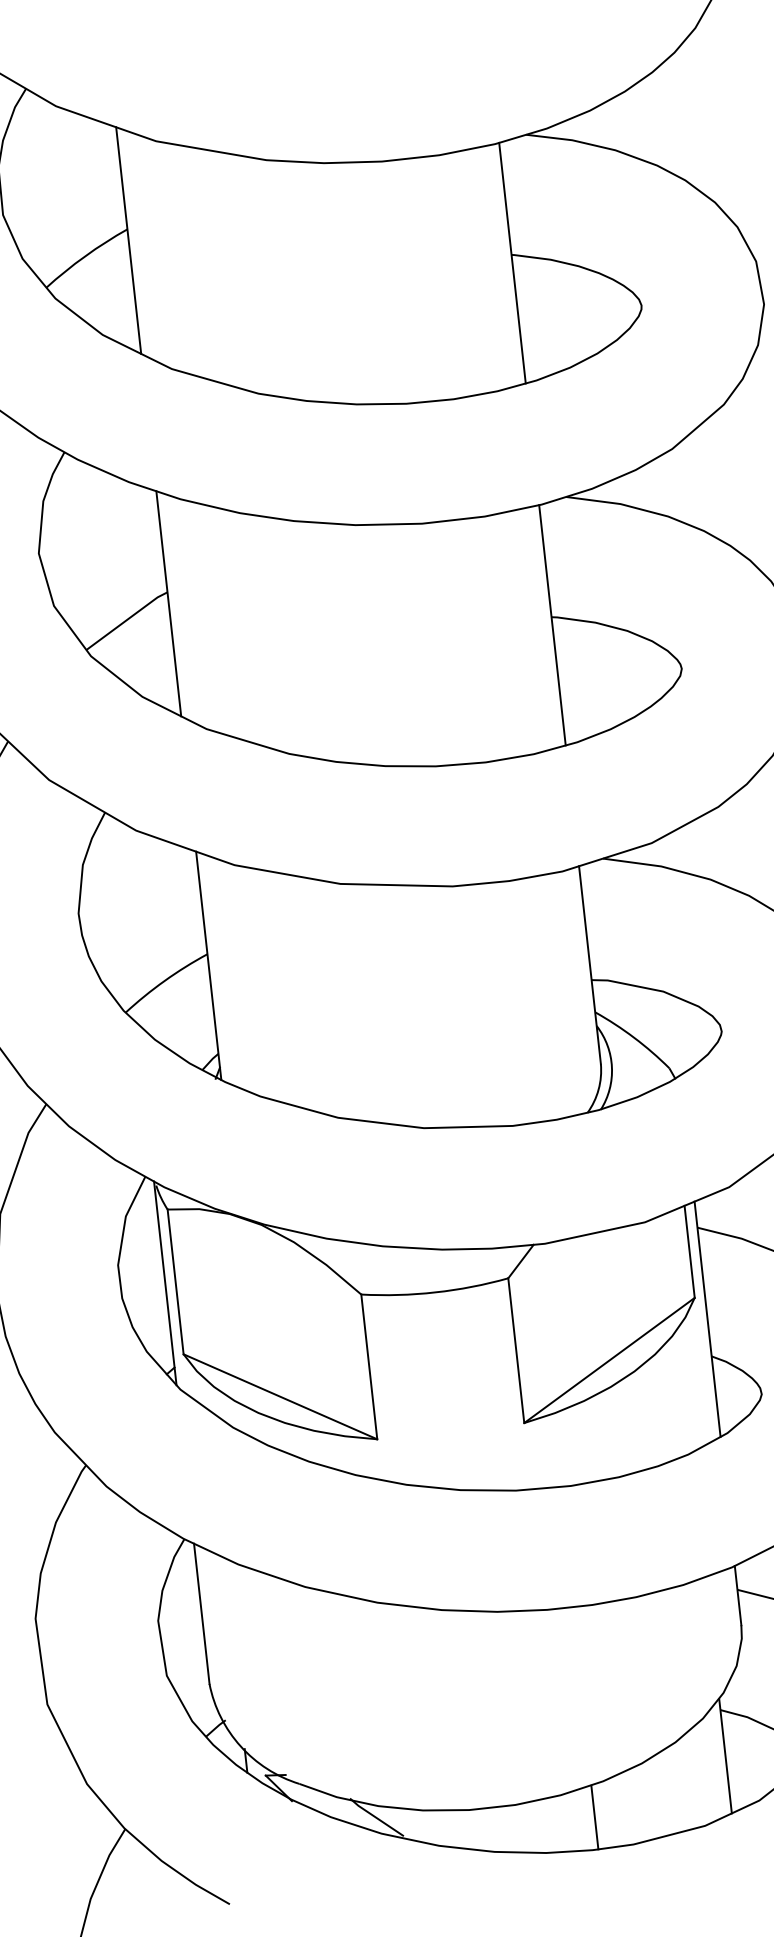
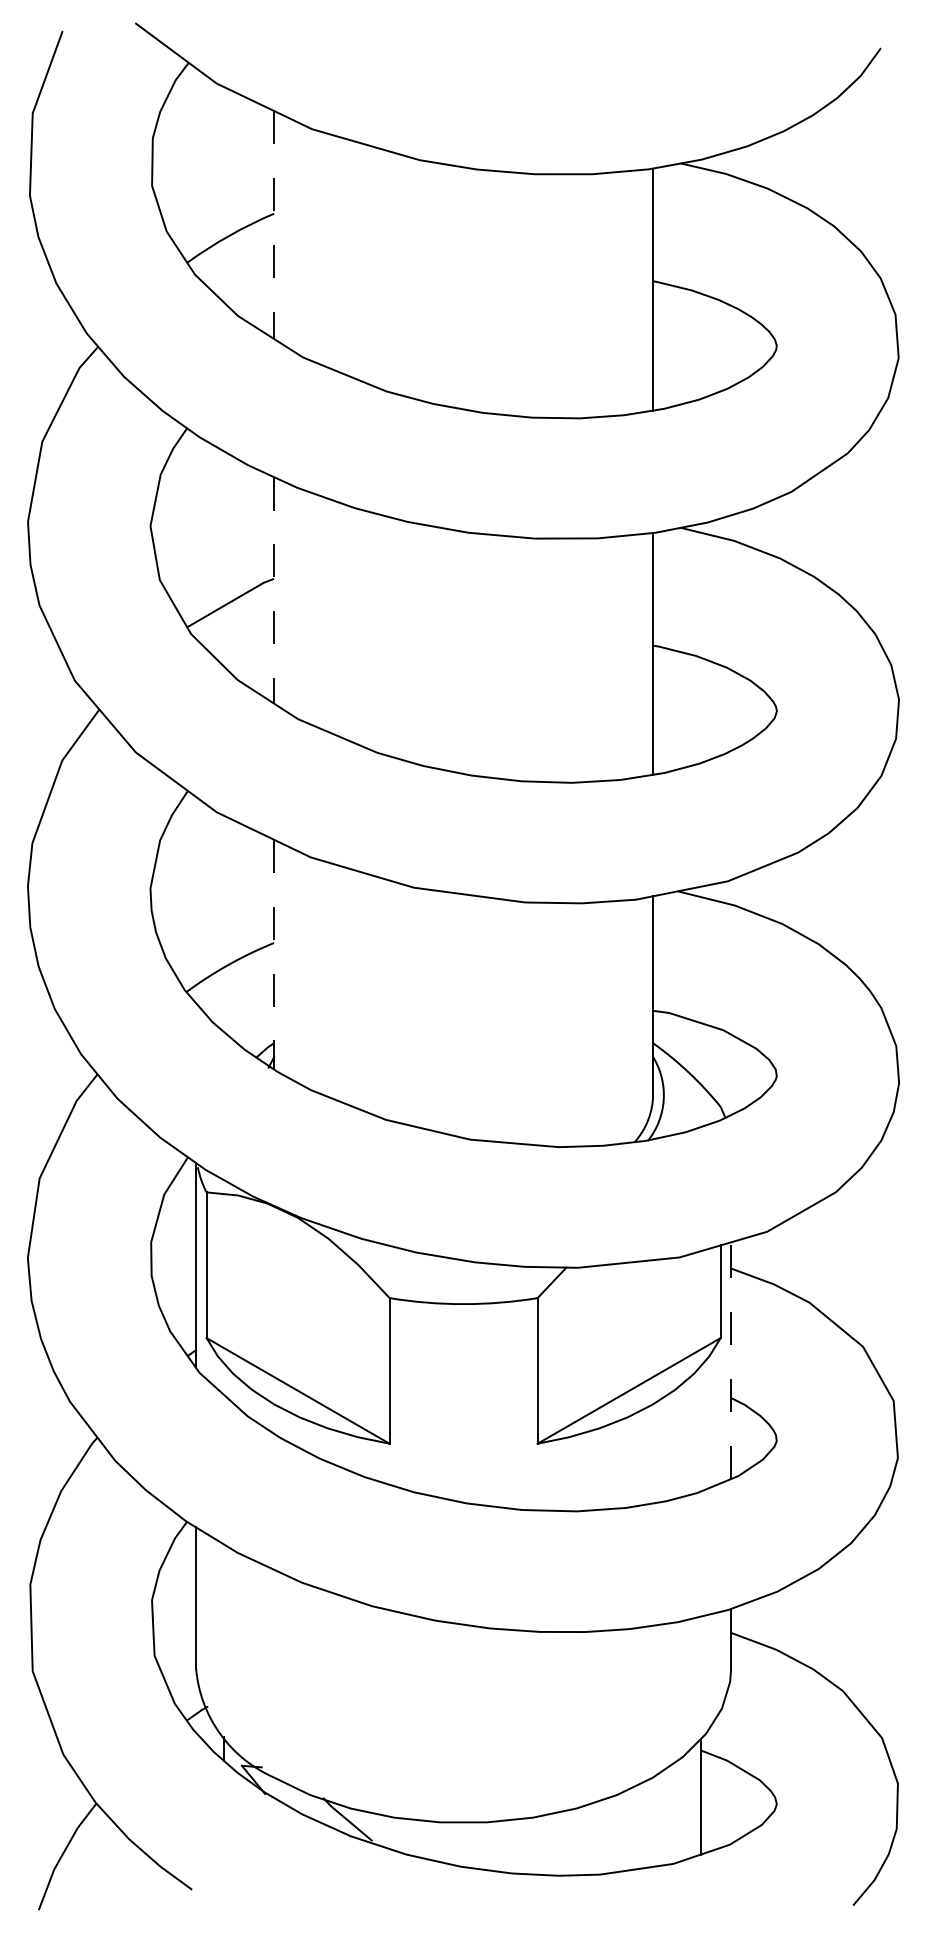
line: (129, 241) -> (274, 225), solid -> dashed
line: (169, 603) -> (274, 590), solid -> dashed
line: (209, 965) -> (274, 954), solid -> dashed
line: (707, 1319) -> (731, 1360), solid -> dashed
line: (594, 1817) -> (564, 1843), removed

